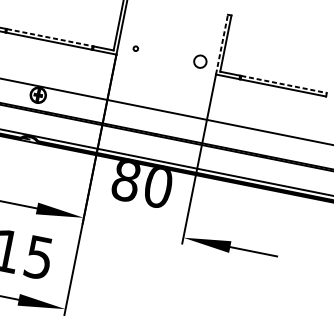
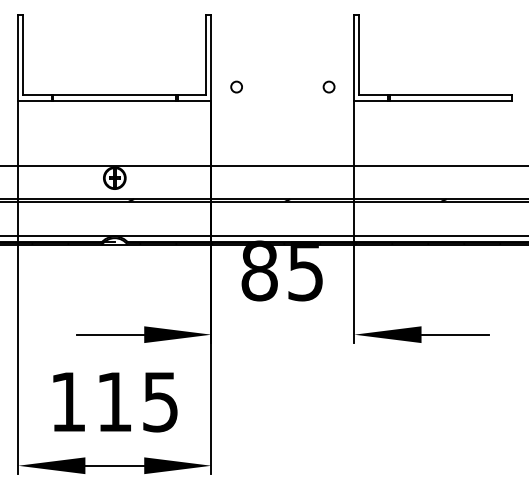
line: (50, 37) -> (115, 95), dashed -> solid
line: (222, 44) -> (354, 57), dashed -> solid
circle: (135, 48) -> (236, 86), size x1.67
circle: (199, 61) -> (328, 86), size x0.62
line: (284, 84) -> (451, 95), dashed -> solid
text: (158, 186) -> (305, 270), 80 -> 85

